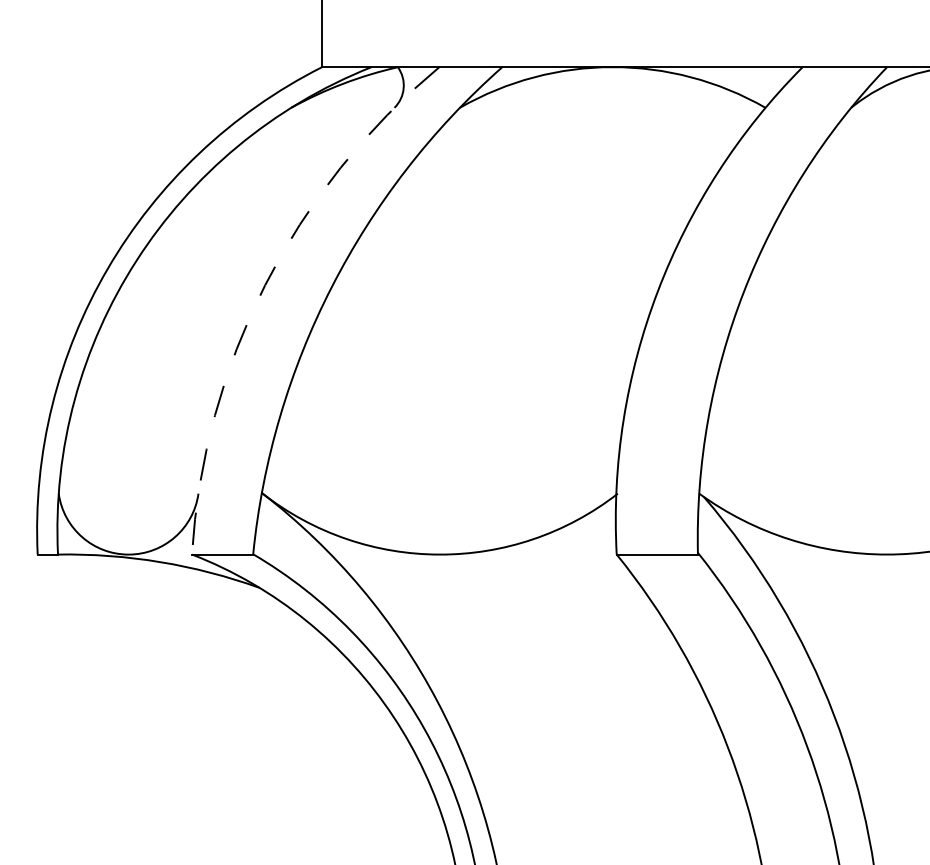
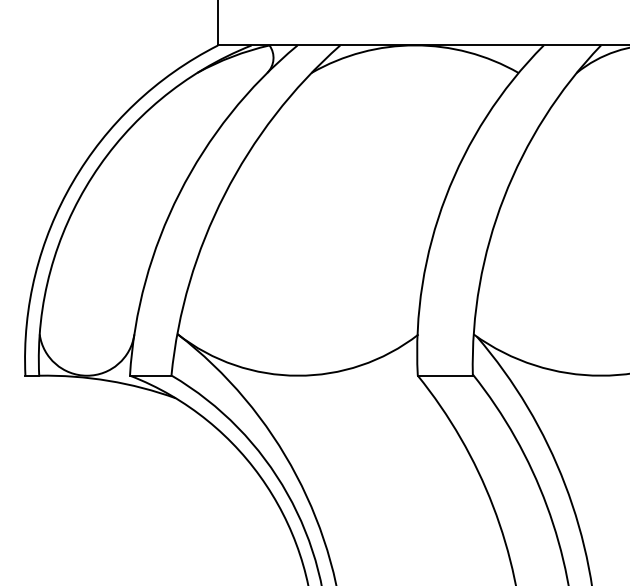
arc: (265, 285) -> (179, 193), dashed -> solid

